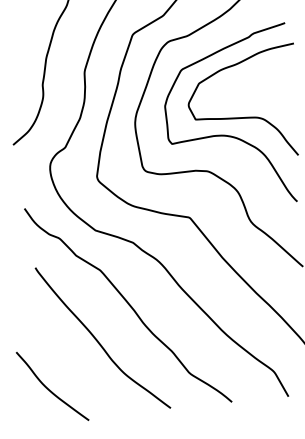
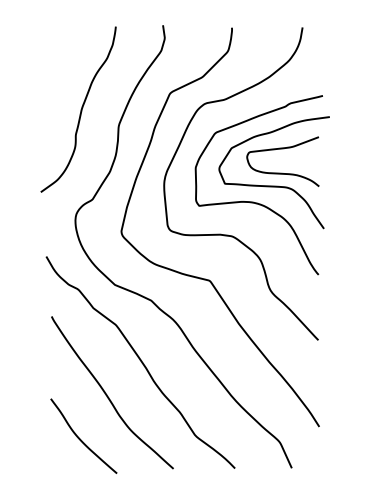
curve: (251, 103) -> (282, 172), added
curve: (49, 388) -> (80, 438), moved

